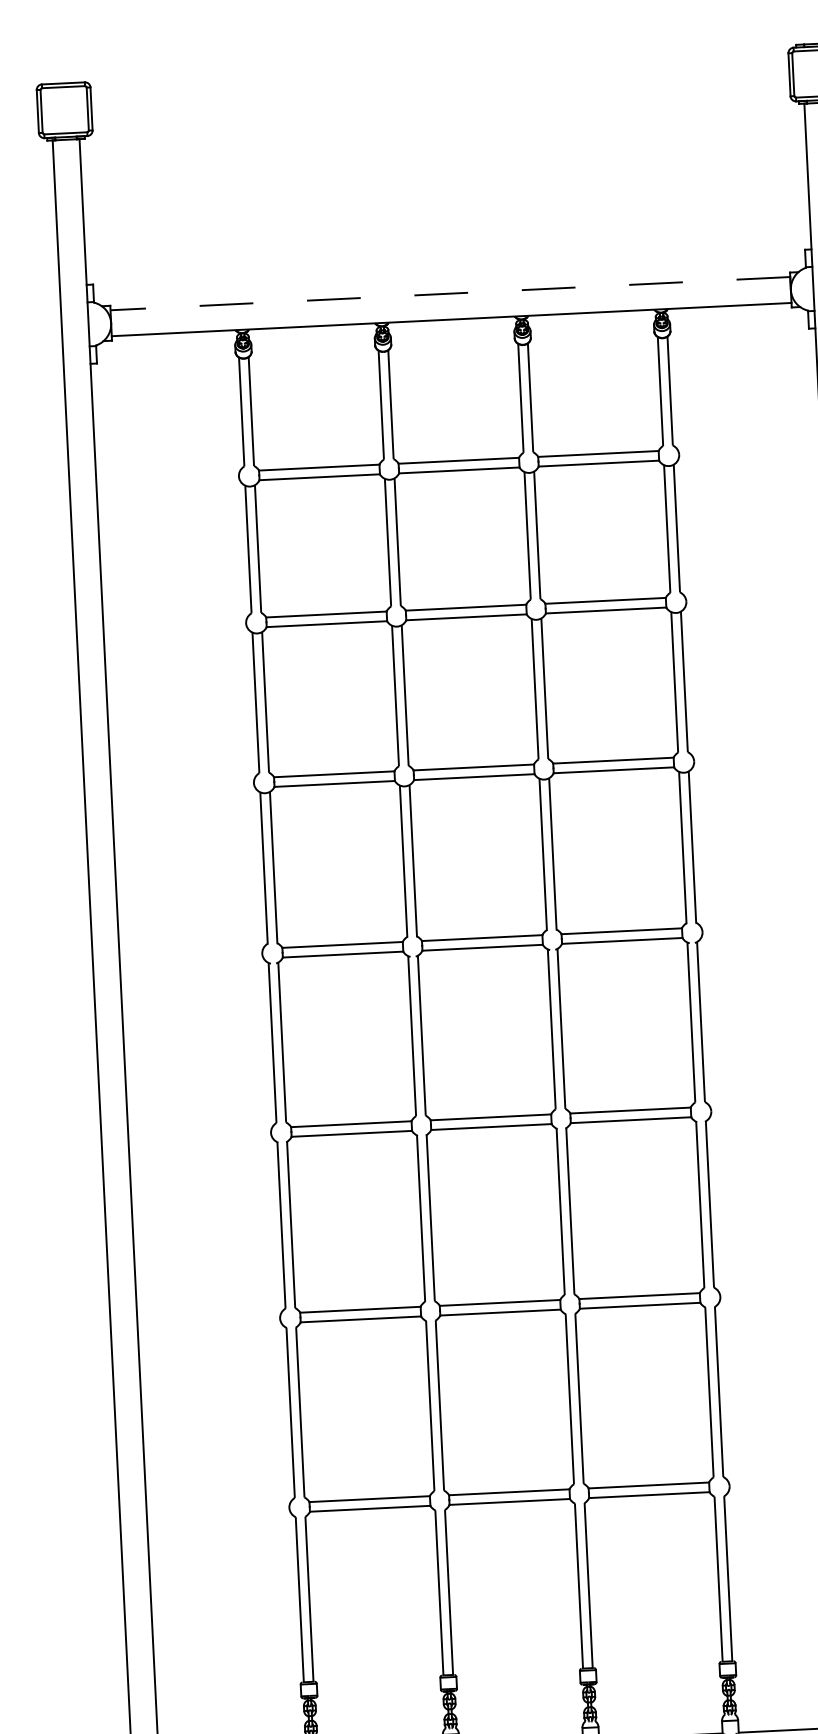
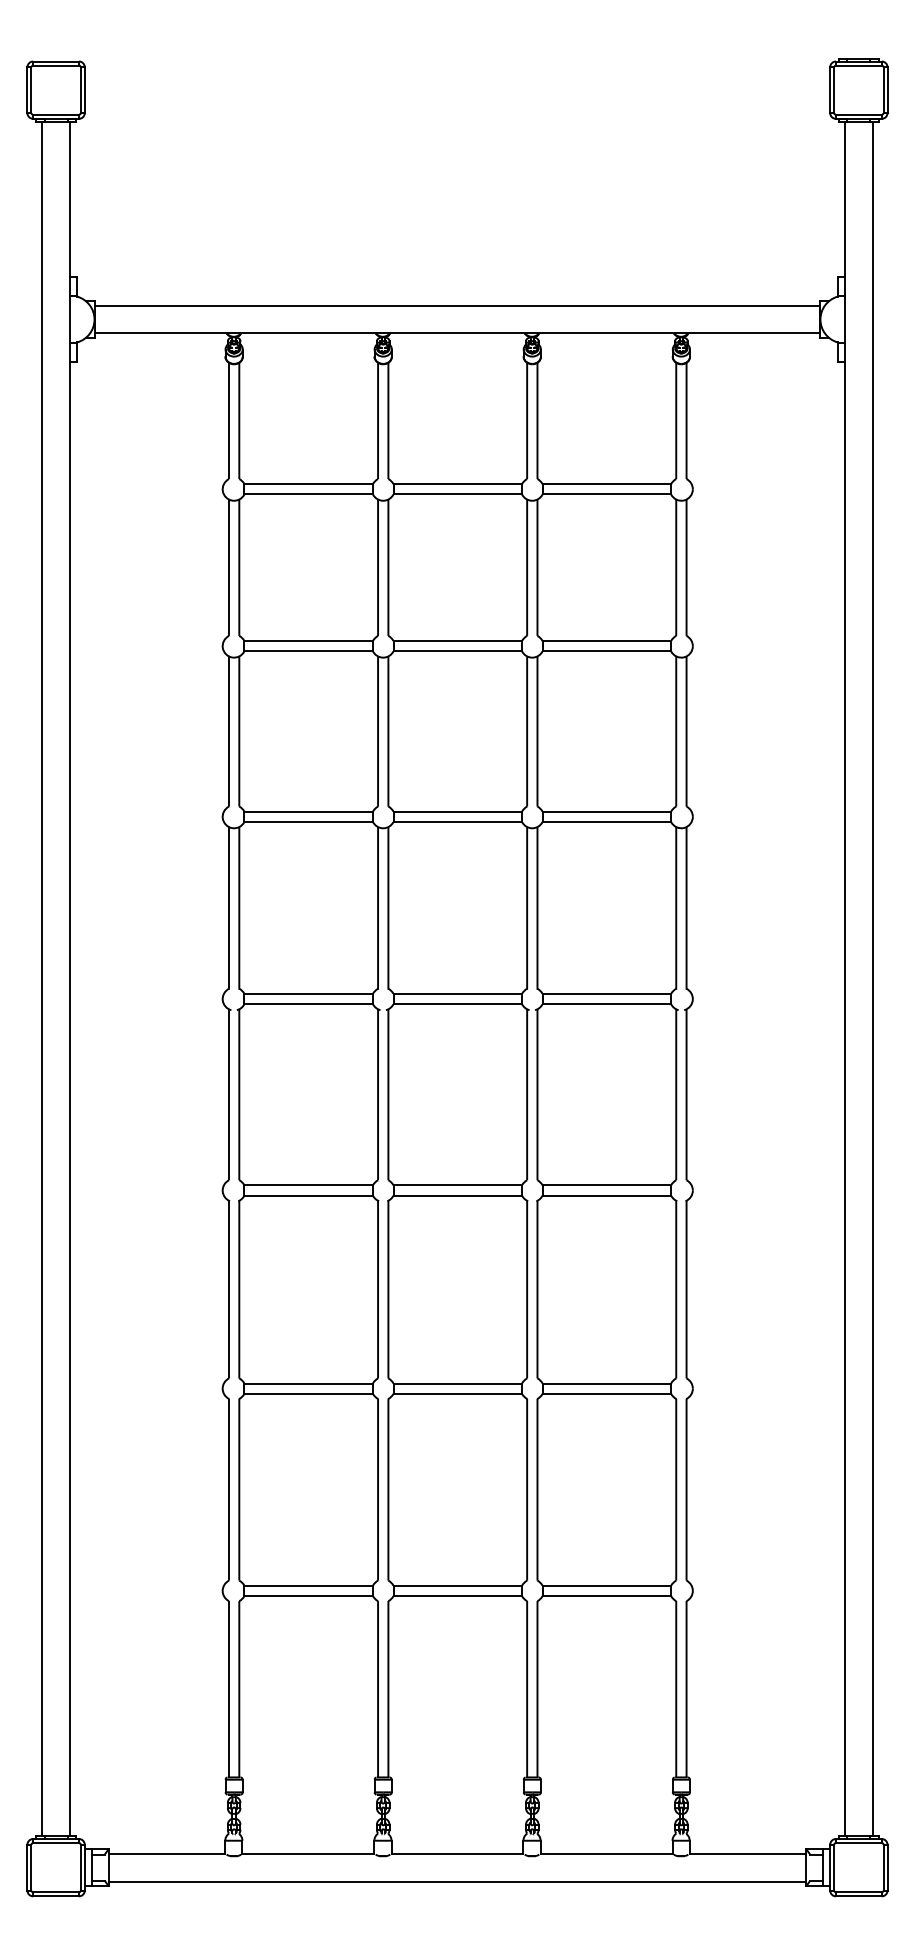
line: (450, 293) -> (457, 305), dashed -> solid

